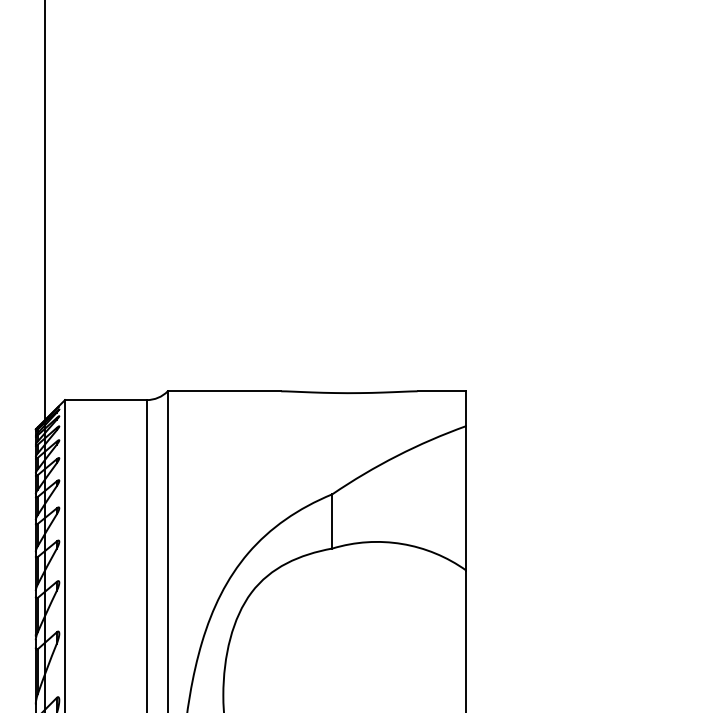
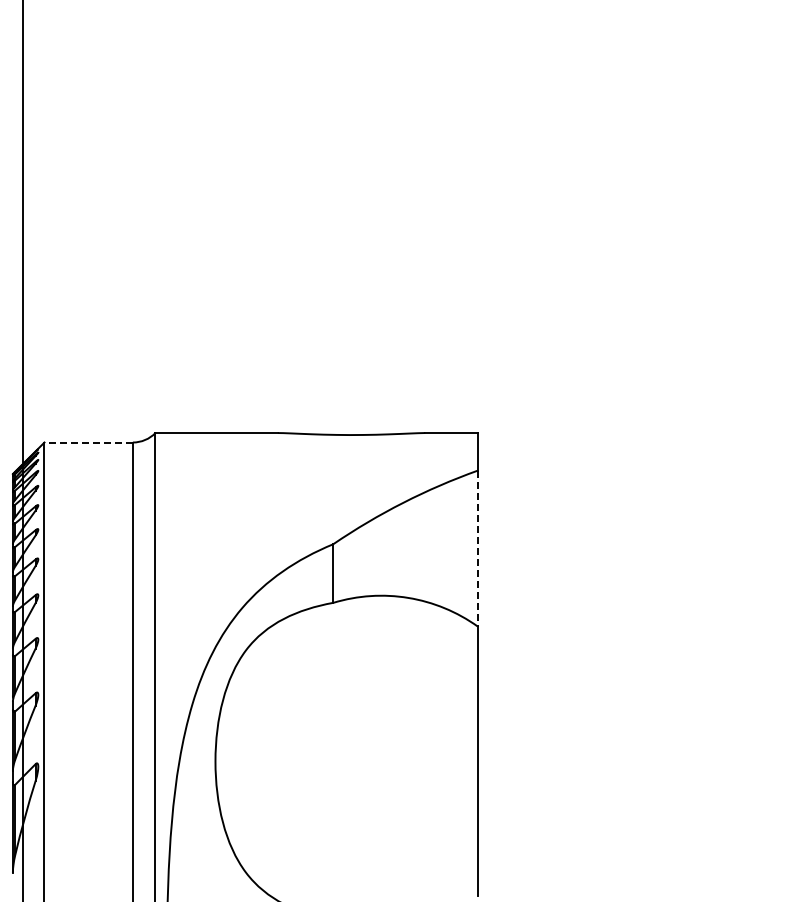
line: (105, 400) -> (88, 442), solid -> dashed
line: (465, 499) -> (477, 549), solid -> dashed

